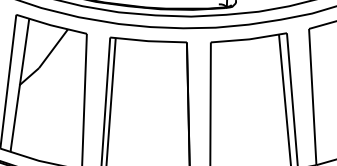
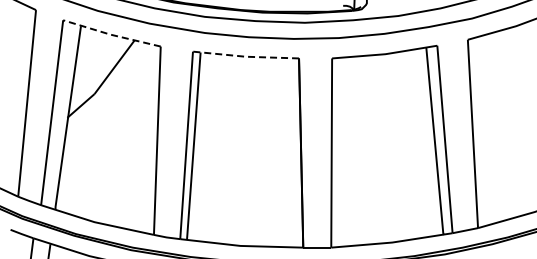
line: (50, 25) -> (110, 34), solid -> dashed
line: (148, 41) -> (245, 56), solid -> dashed

